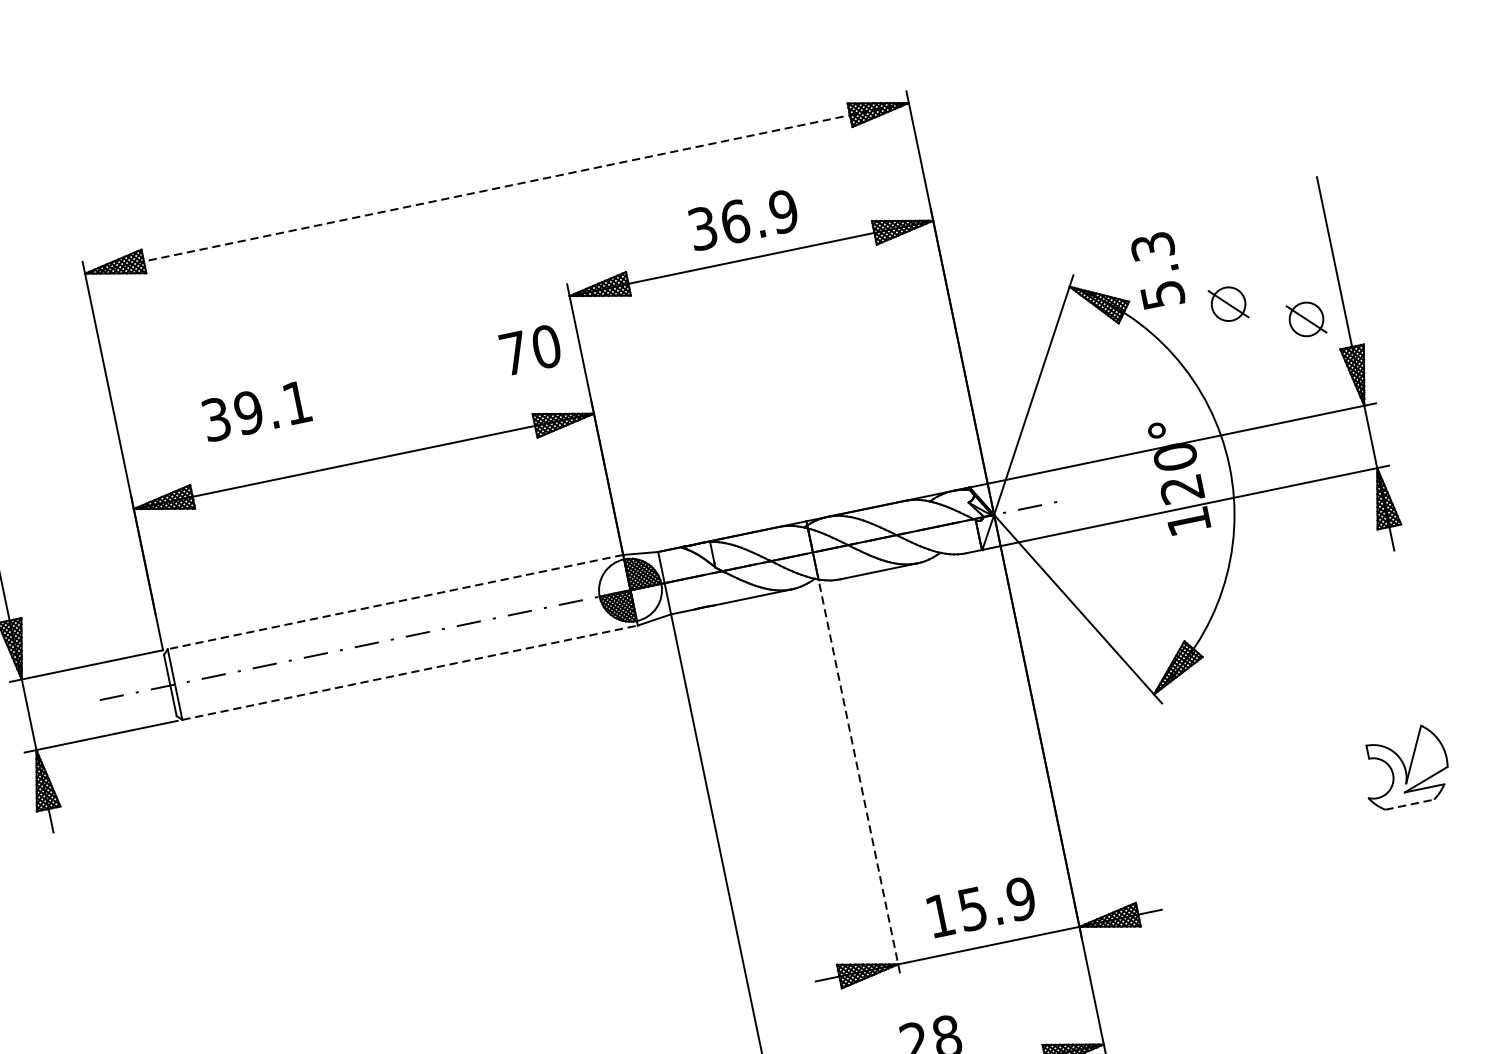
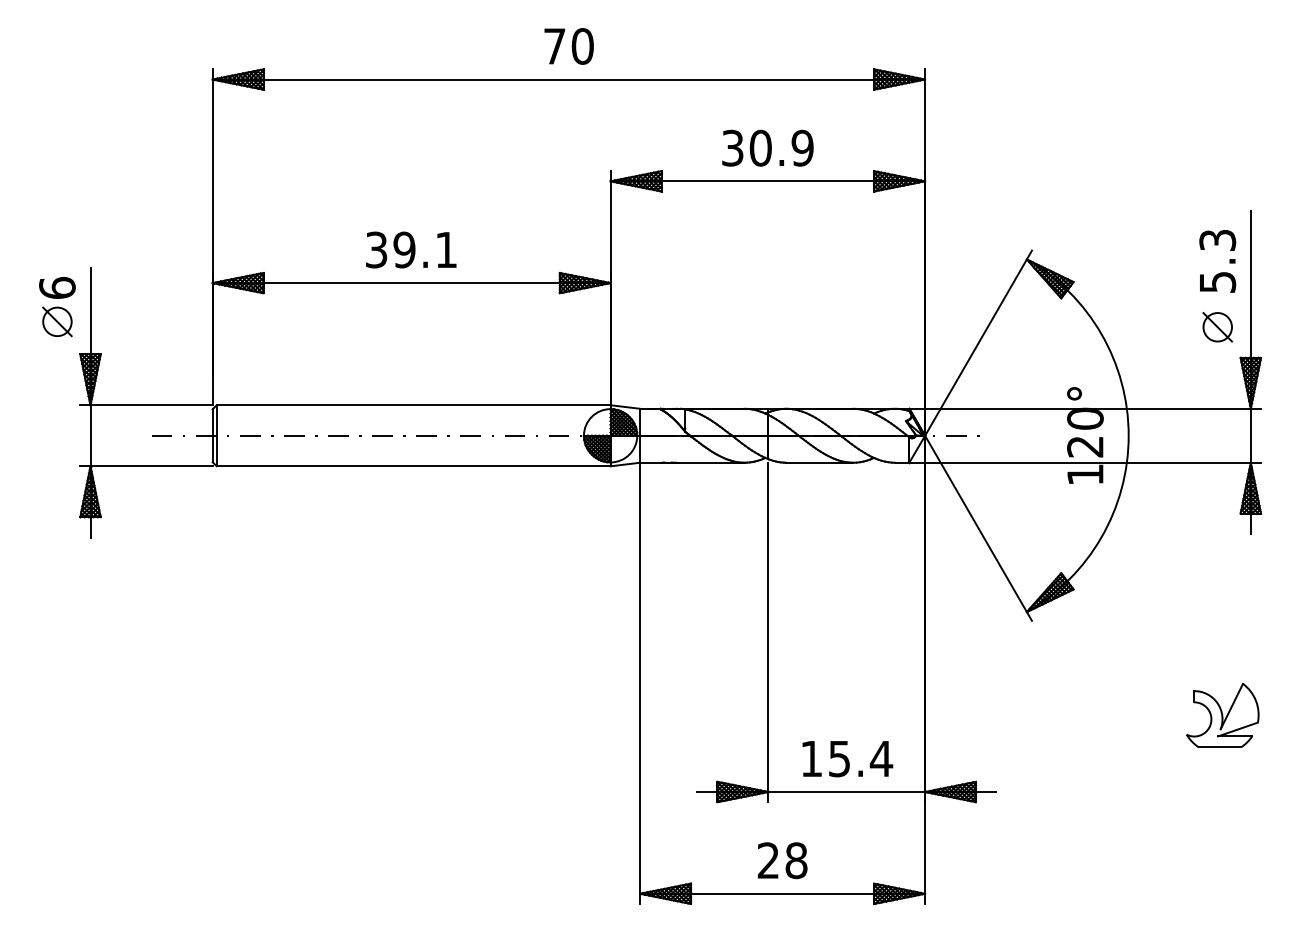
line: (497, 188) -> (569, 79), dashed -> solid
text: (734, 221) -> (760, 147), 36.9 -> 30.9
text: (1157, 270) -> (1217, 261), moved
part: (1228, 304) -> (1155, 301), removed
text: (530, 350) -> (568, 46), moved
text: (256, 410) -> (411, 249), moved
line: (395, 602) -> (413, 405), dashed -> solid
line: (409, 672) -> (413, 466), dashed -> solid
line: (860, 779) -> (768, 632), dashed -> solid
line: (1410, 804) -> (1220, 747), dashed -> solid
text: (1021, 898) -> (881, 758), 15.9 -> 15.4

